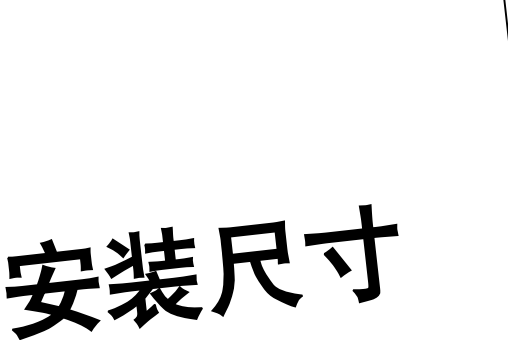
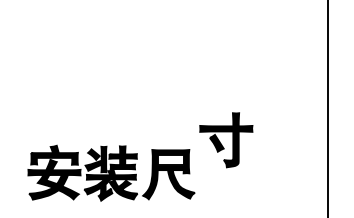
part: (353, 255) -> (226, 140), moved

